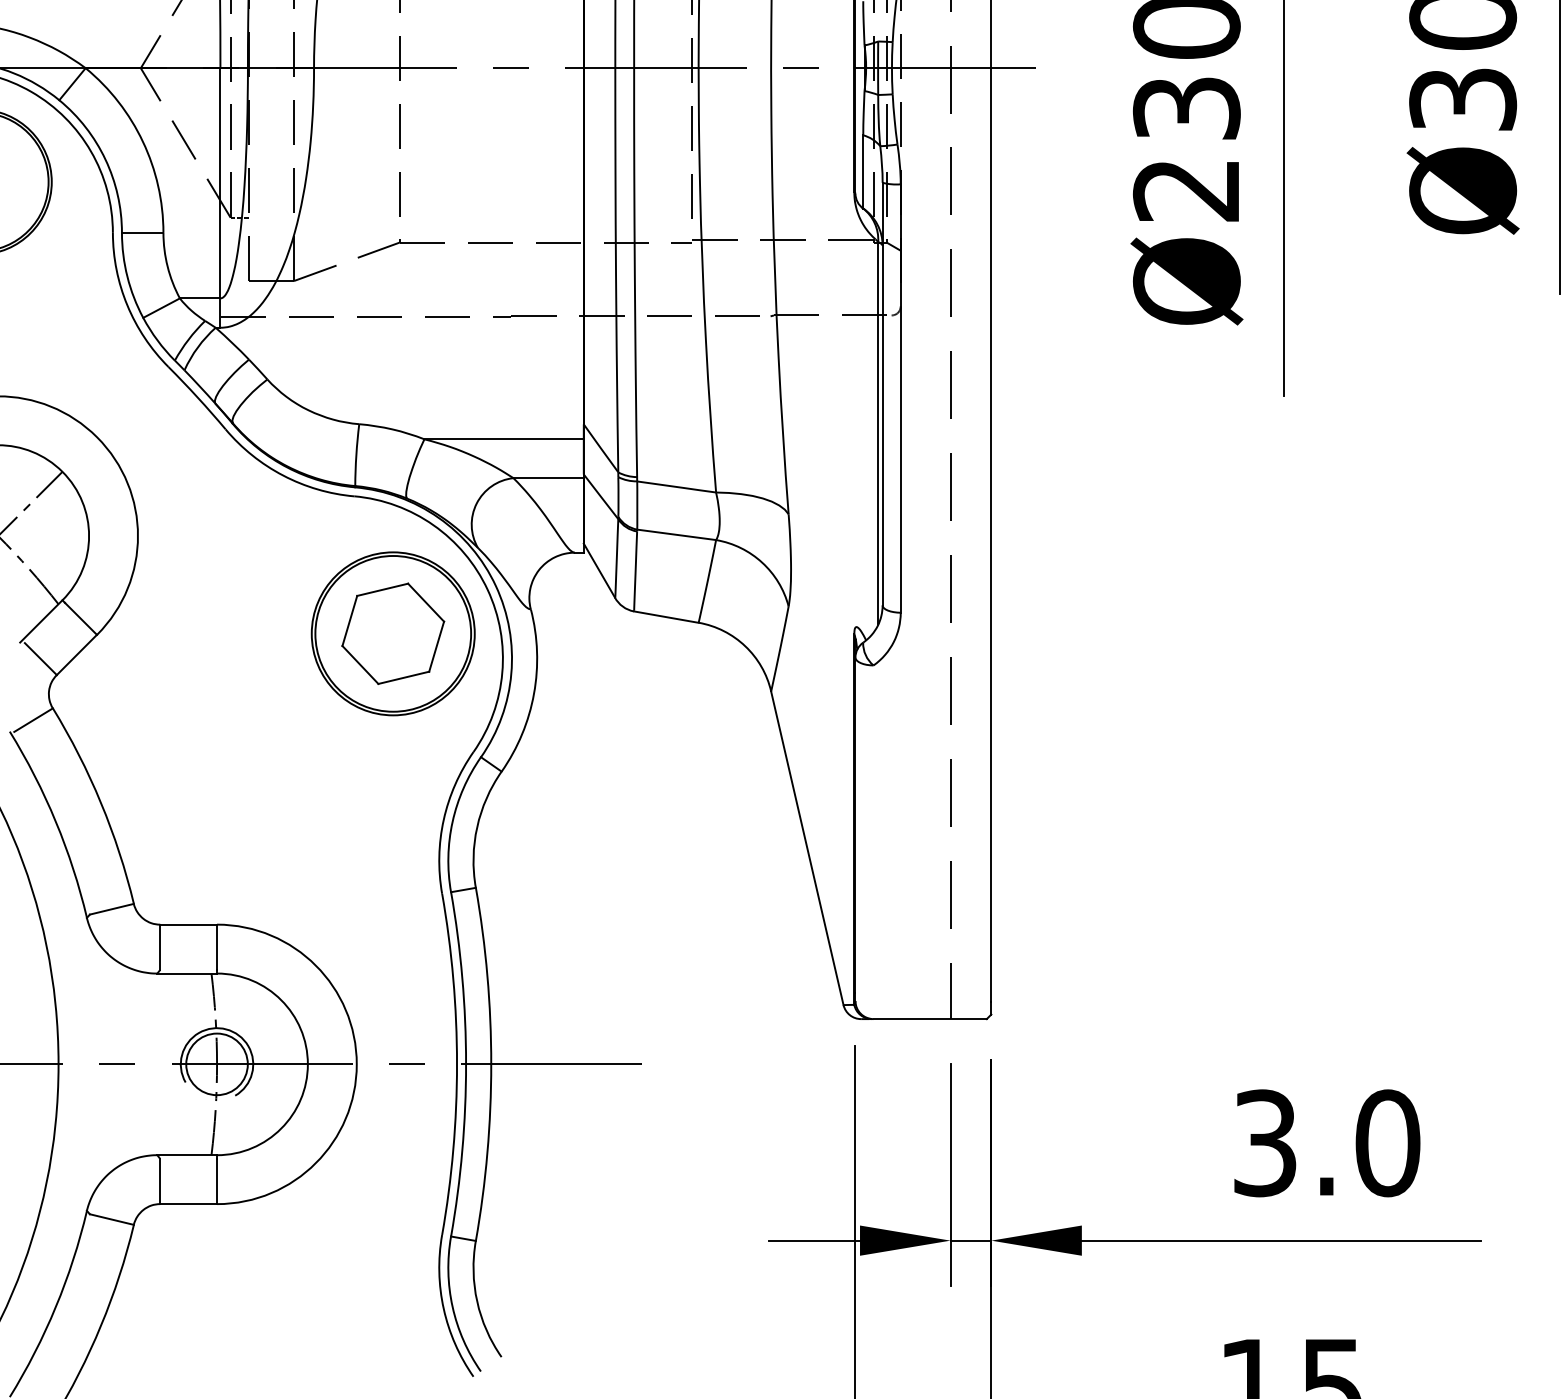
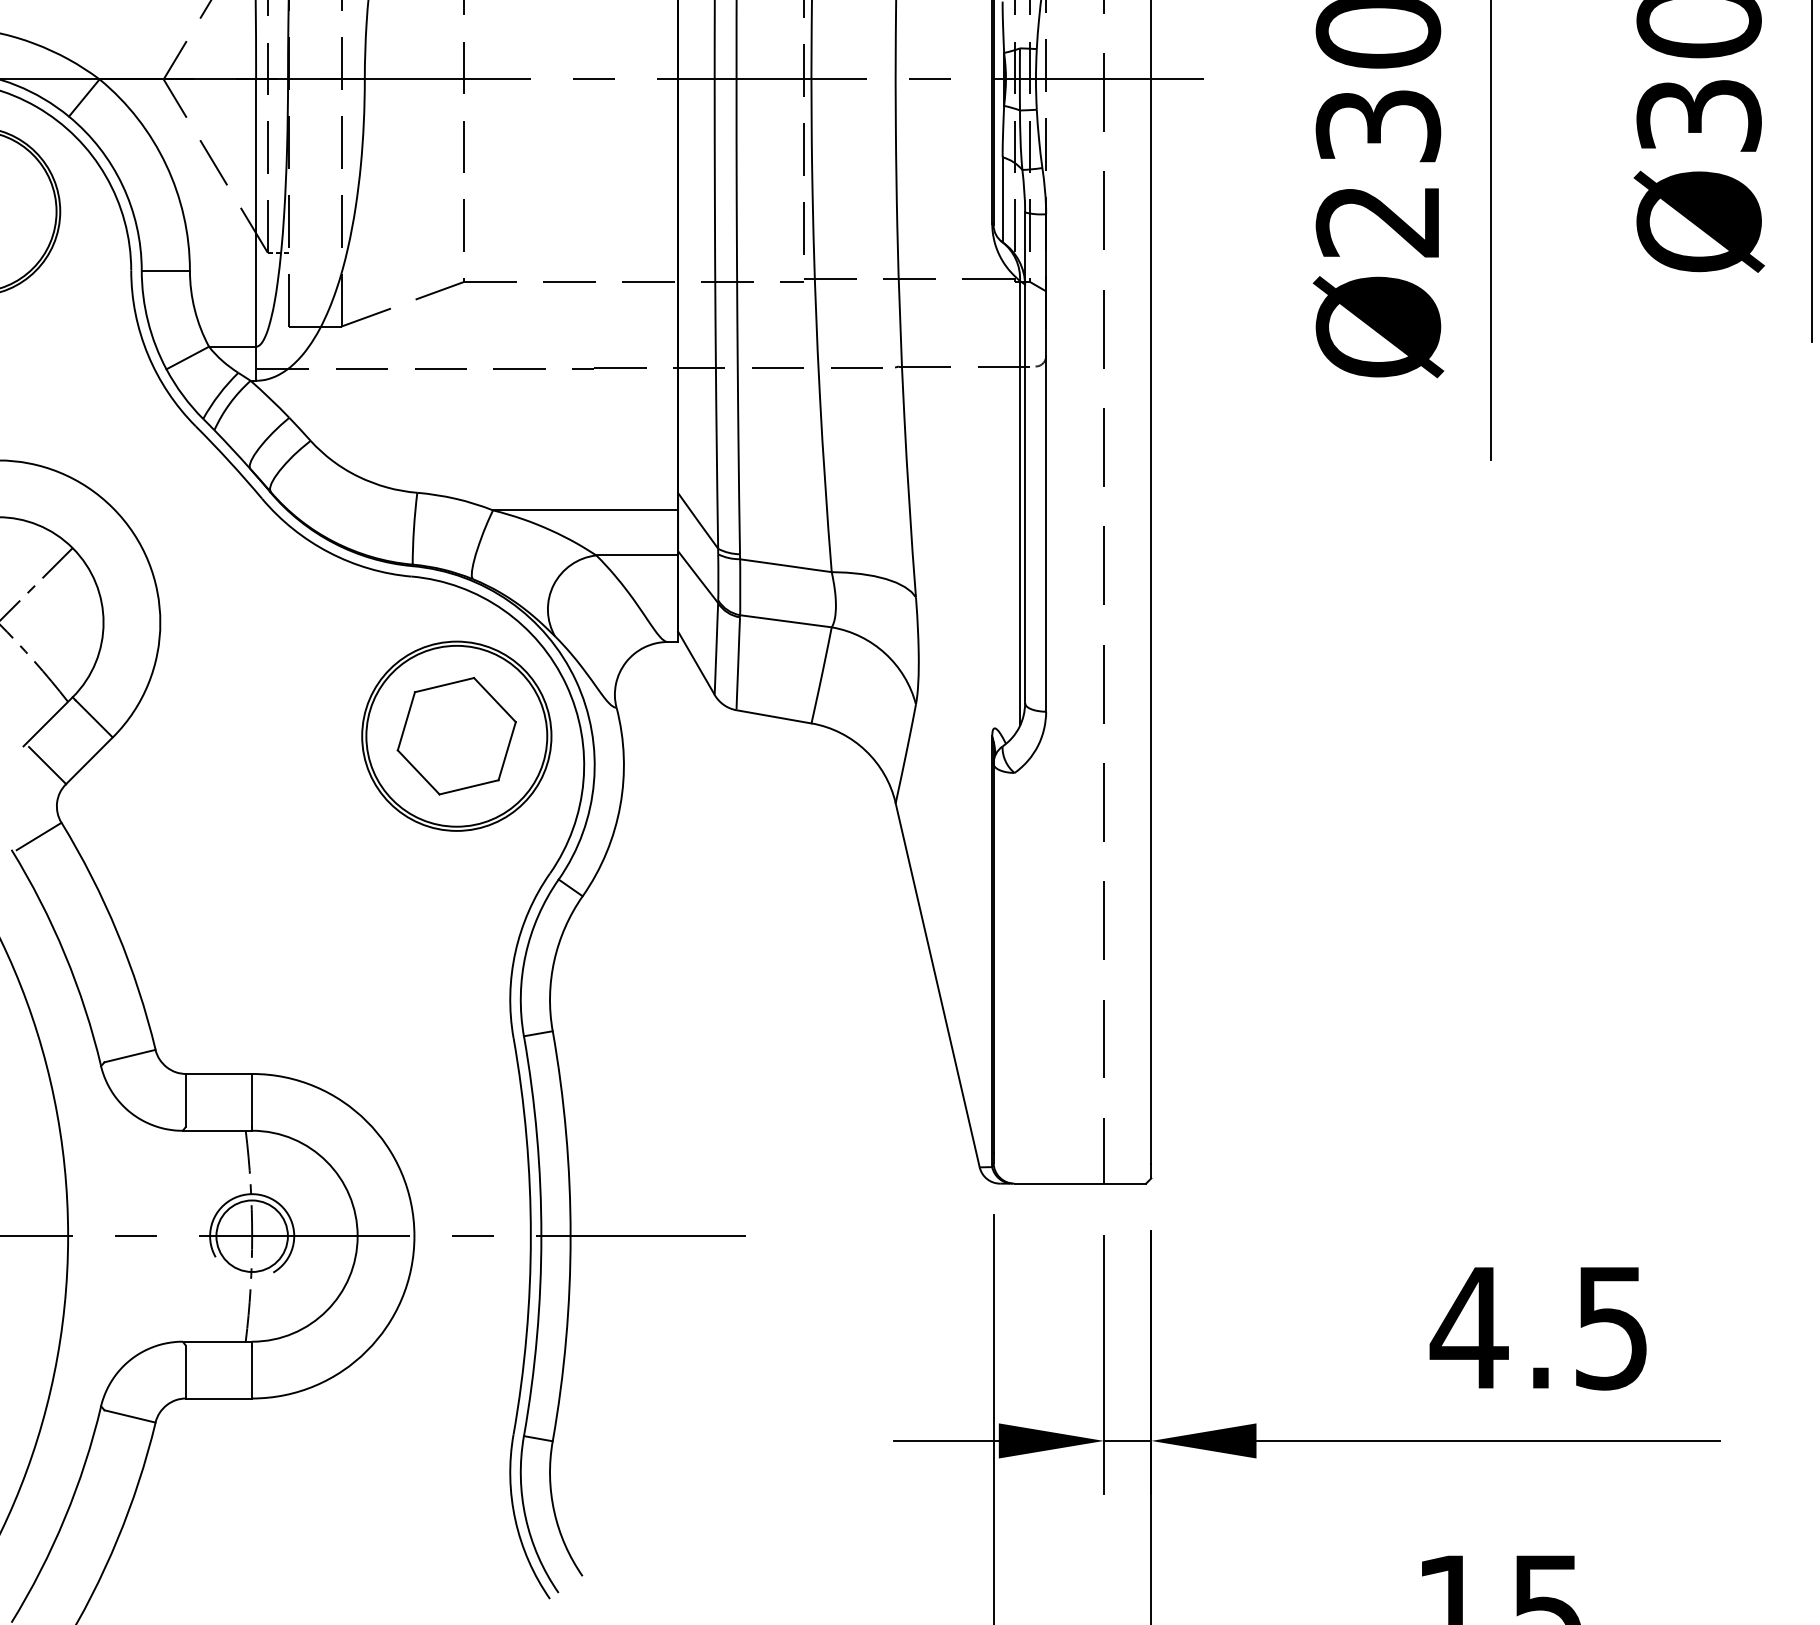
text: (1325, 1143) -> (1539, 1328), 3.0 -> 4.5

